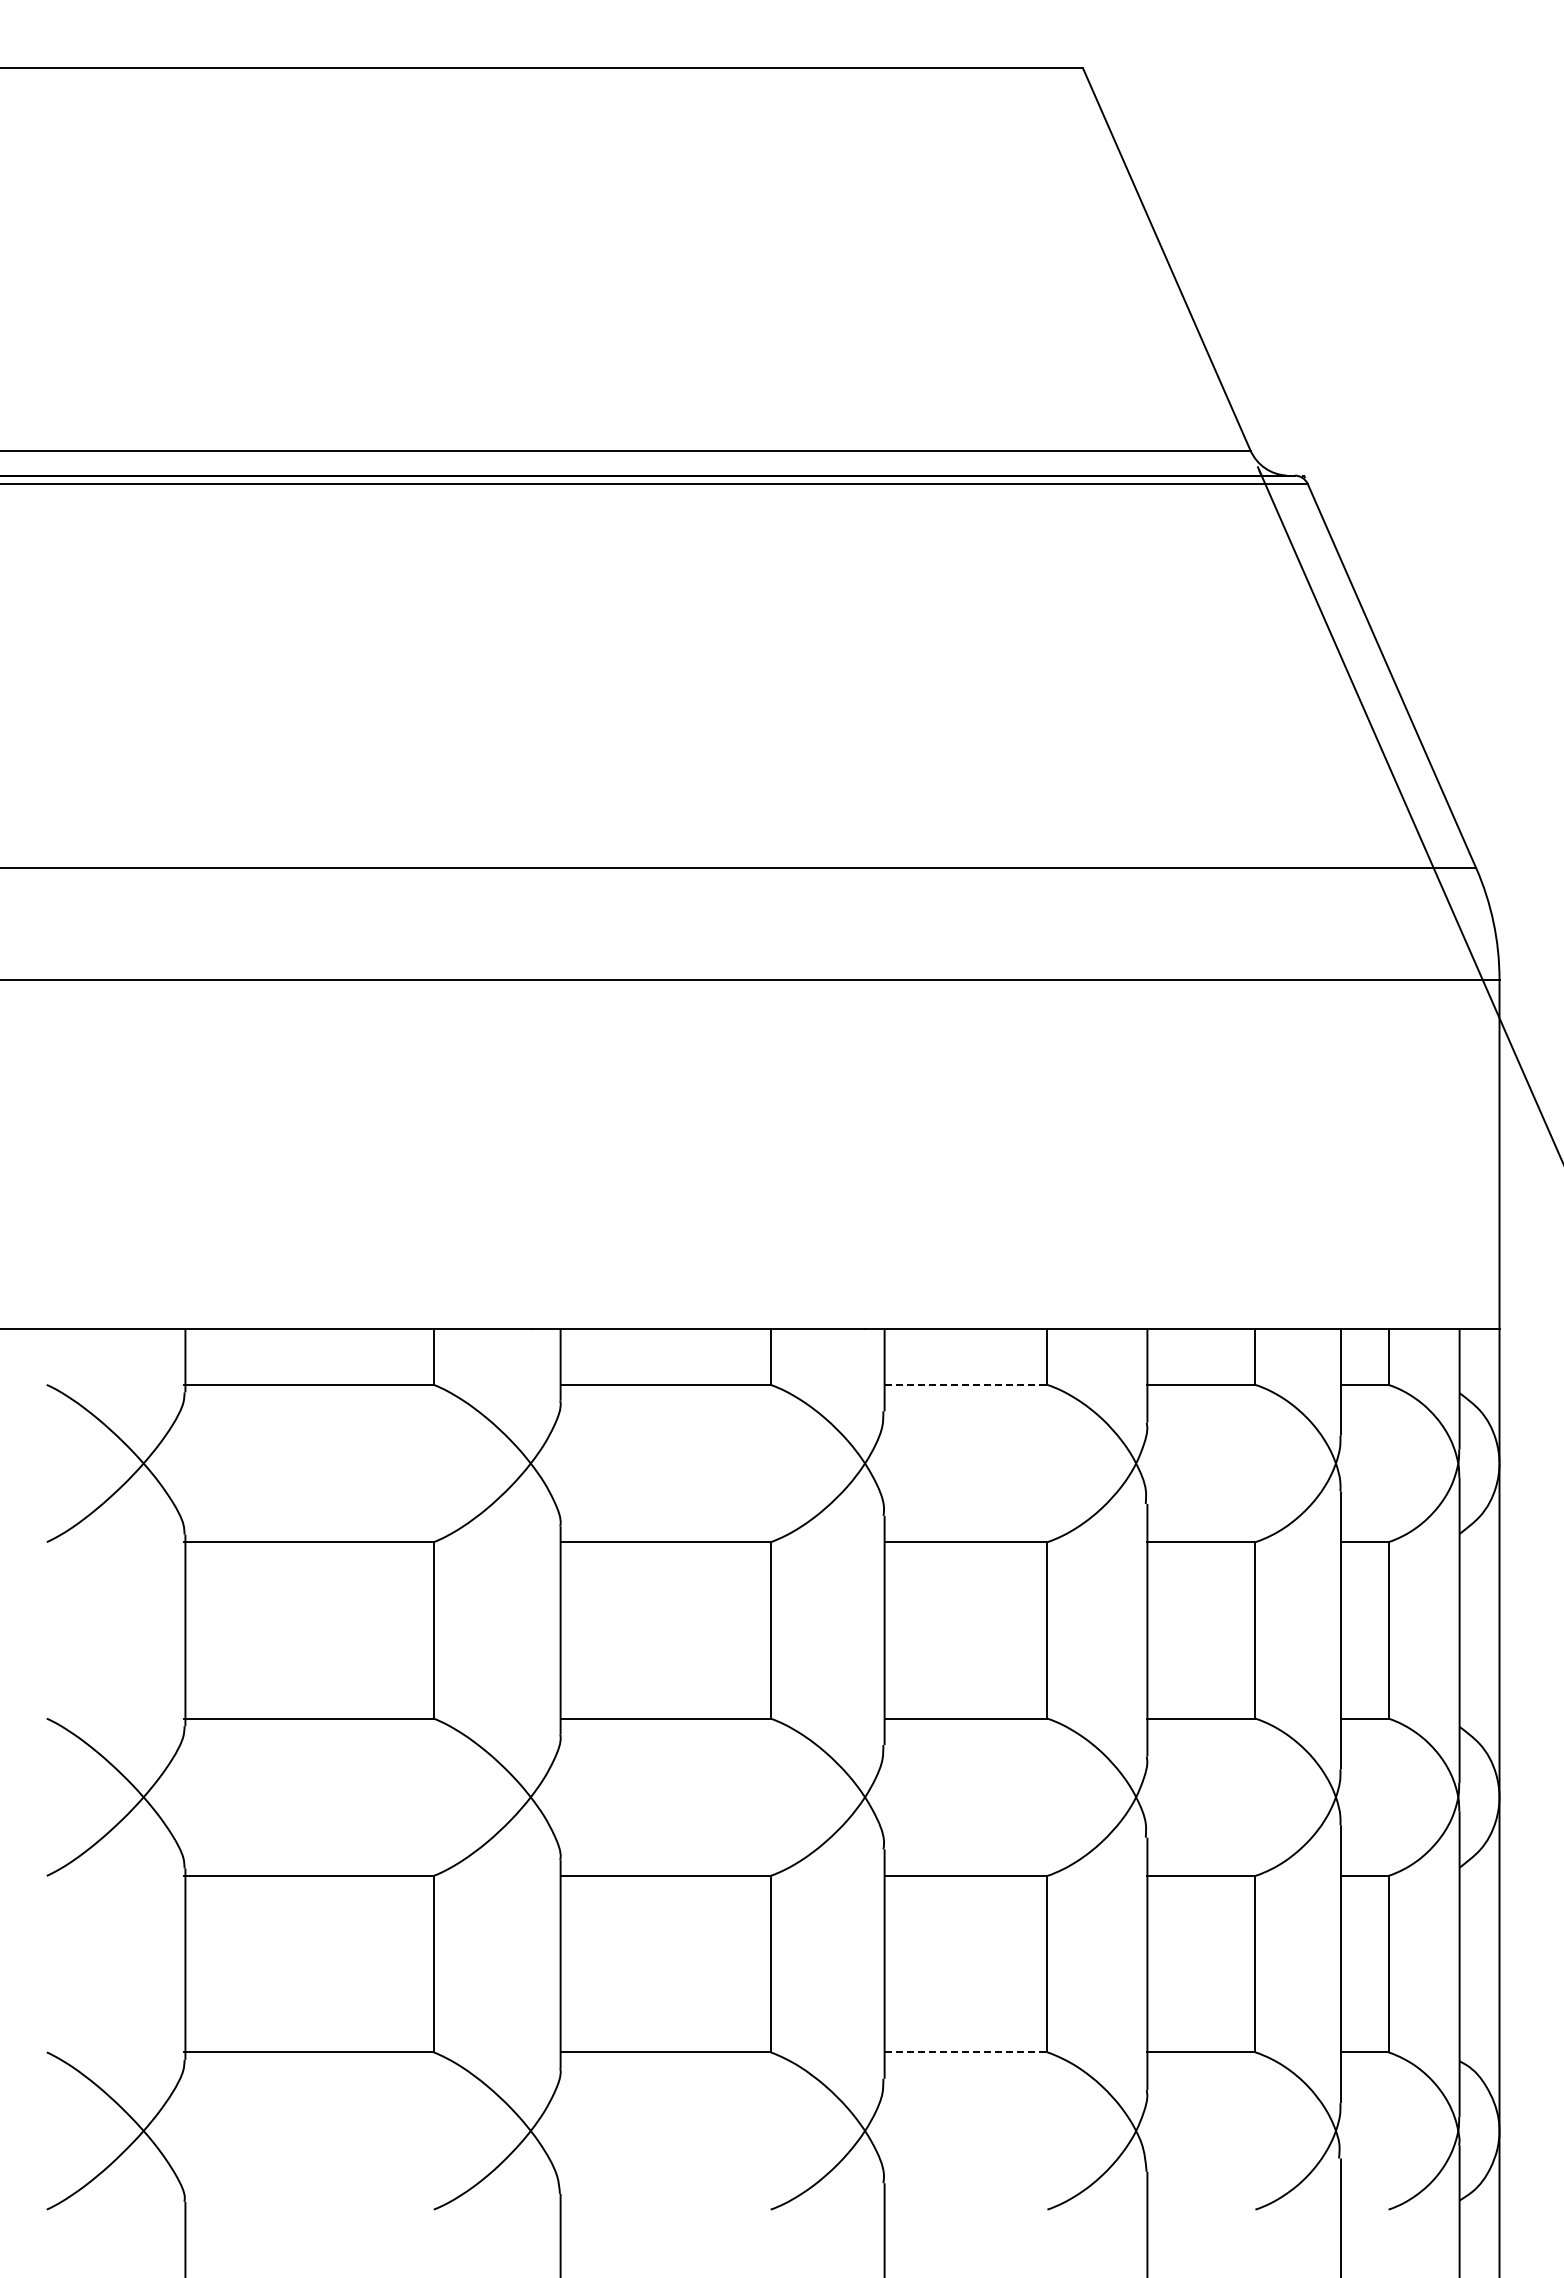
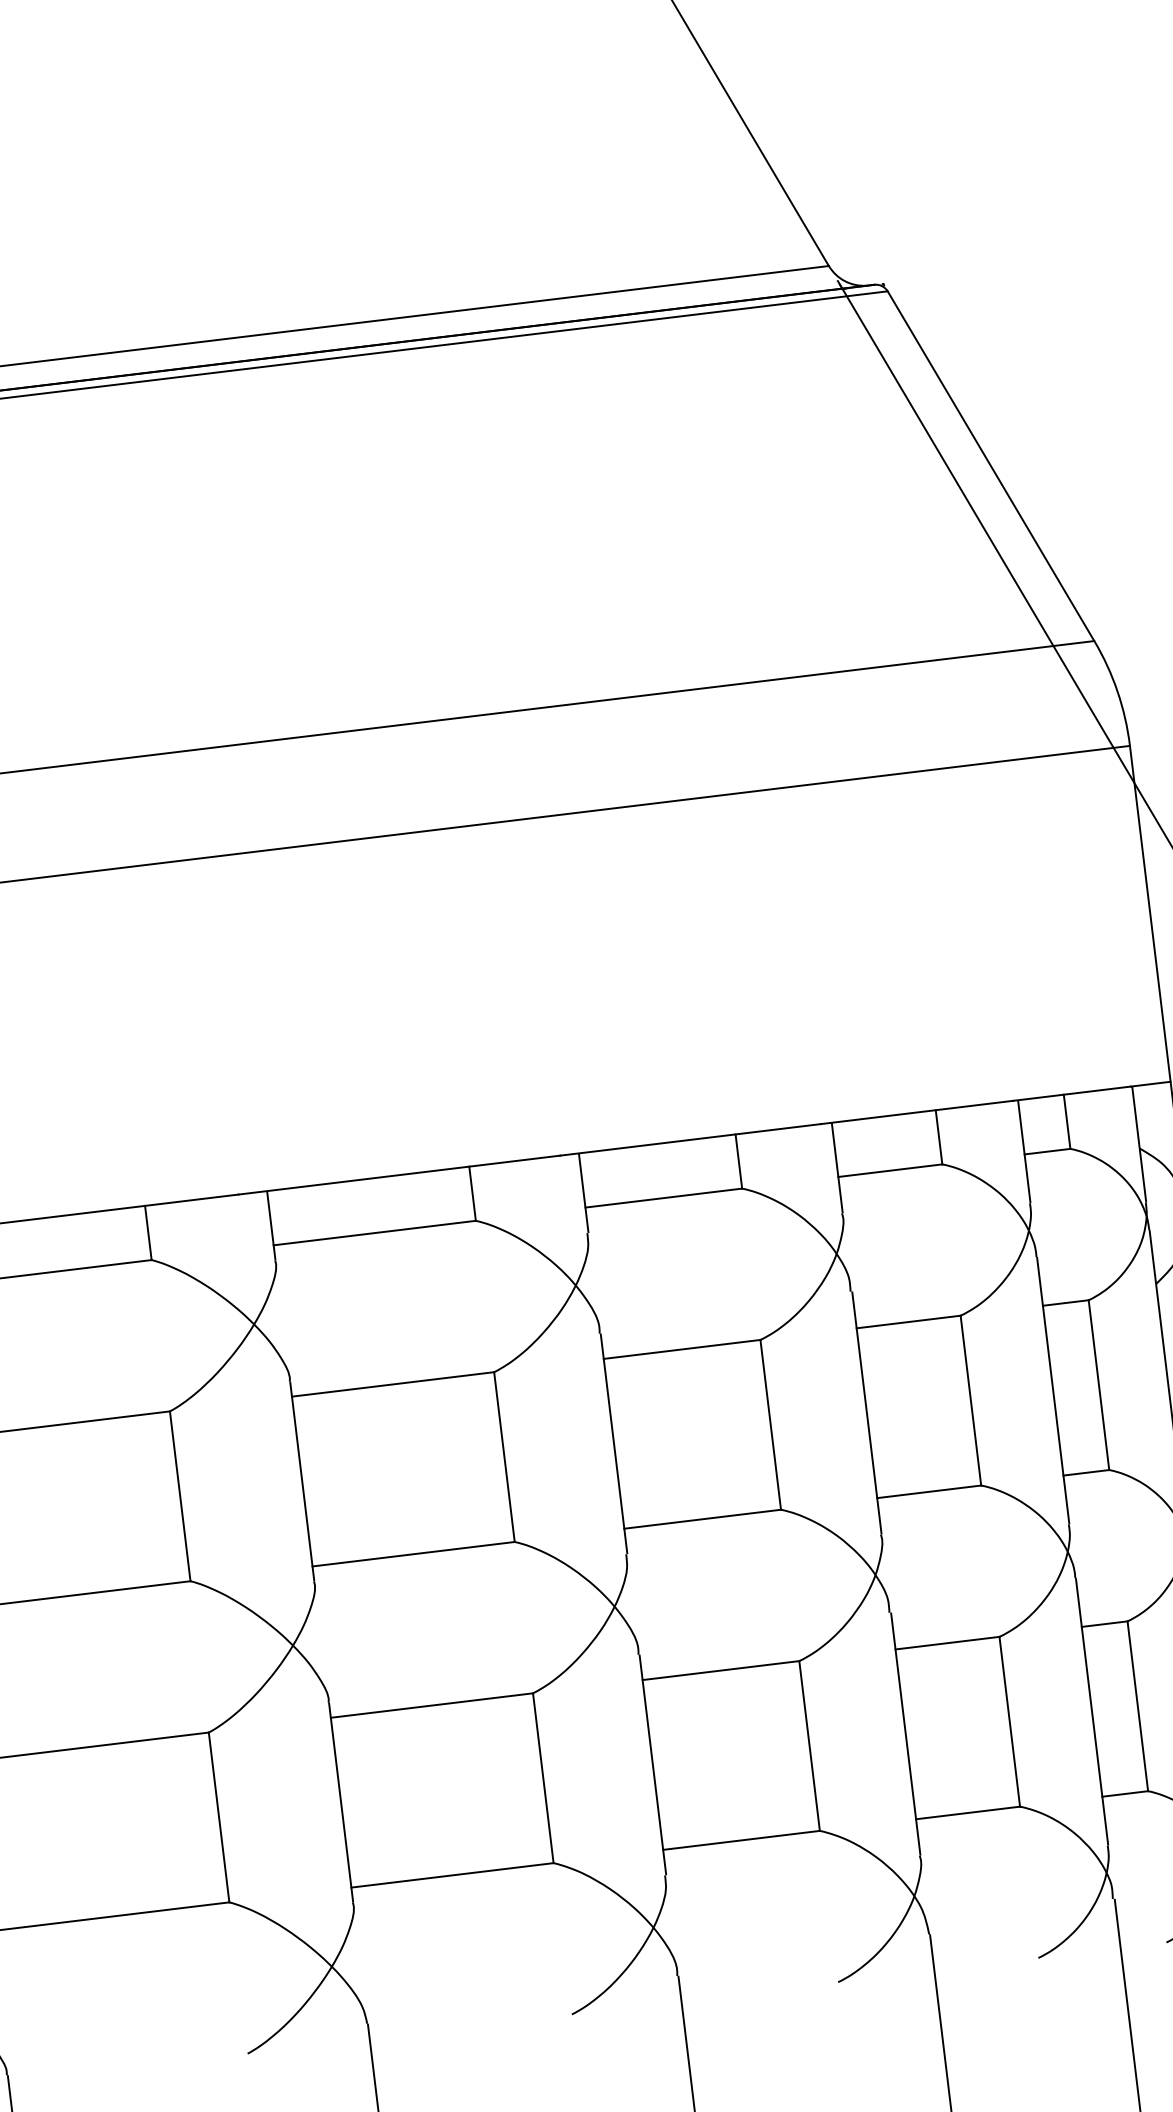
line: (966, 1384) -> (664, 1197), dashed -> solid
line: (966, 2052) -> (741, 1840), dashed -> solid

